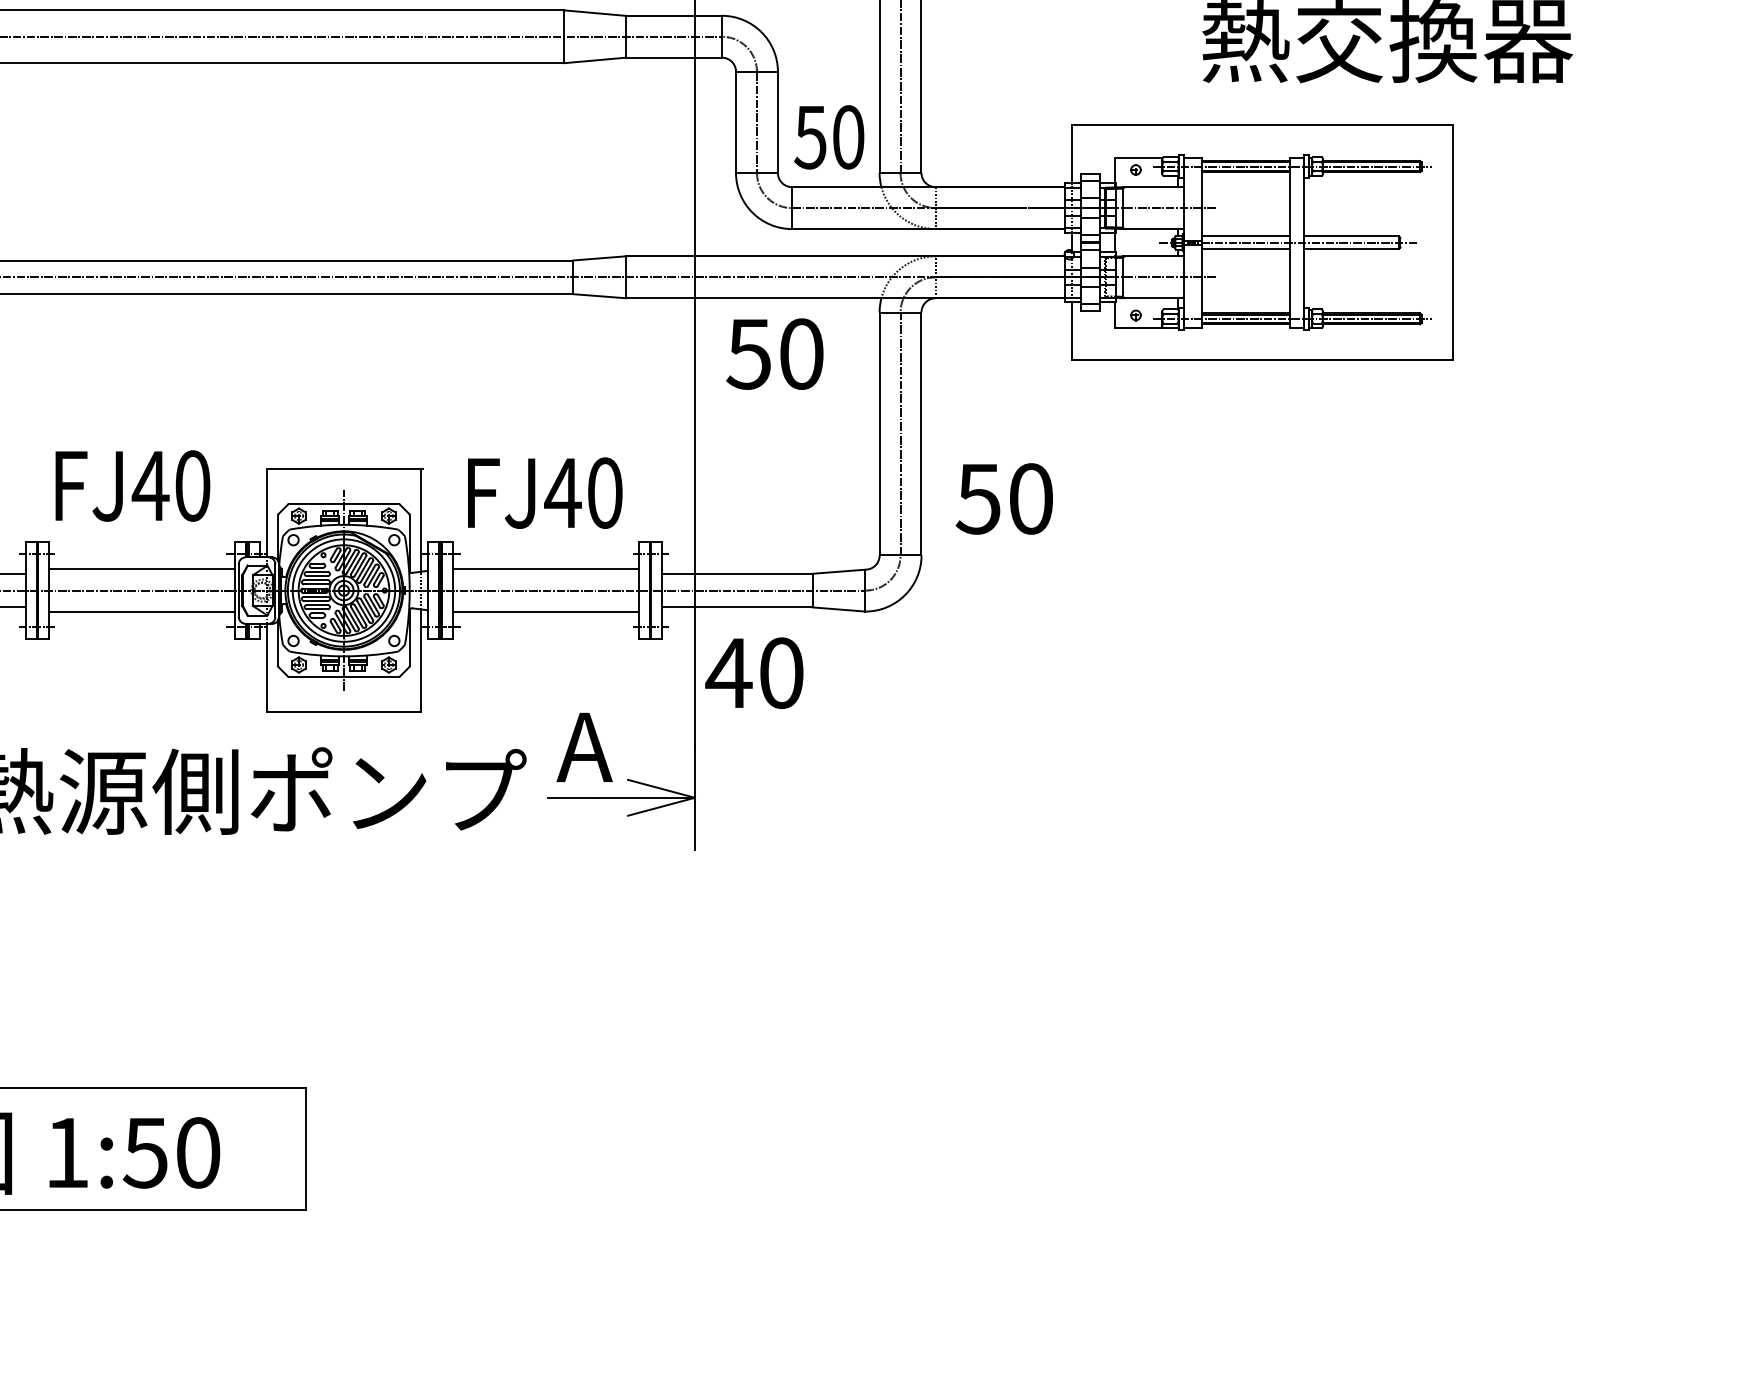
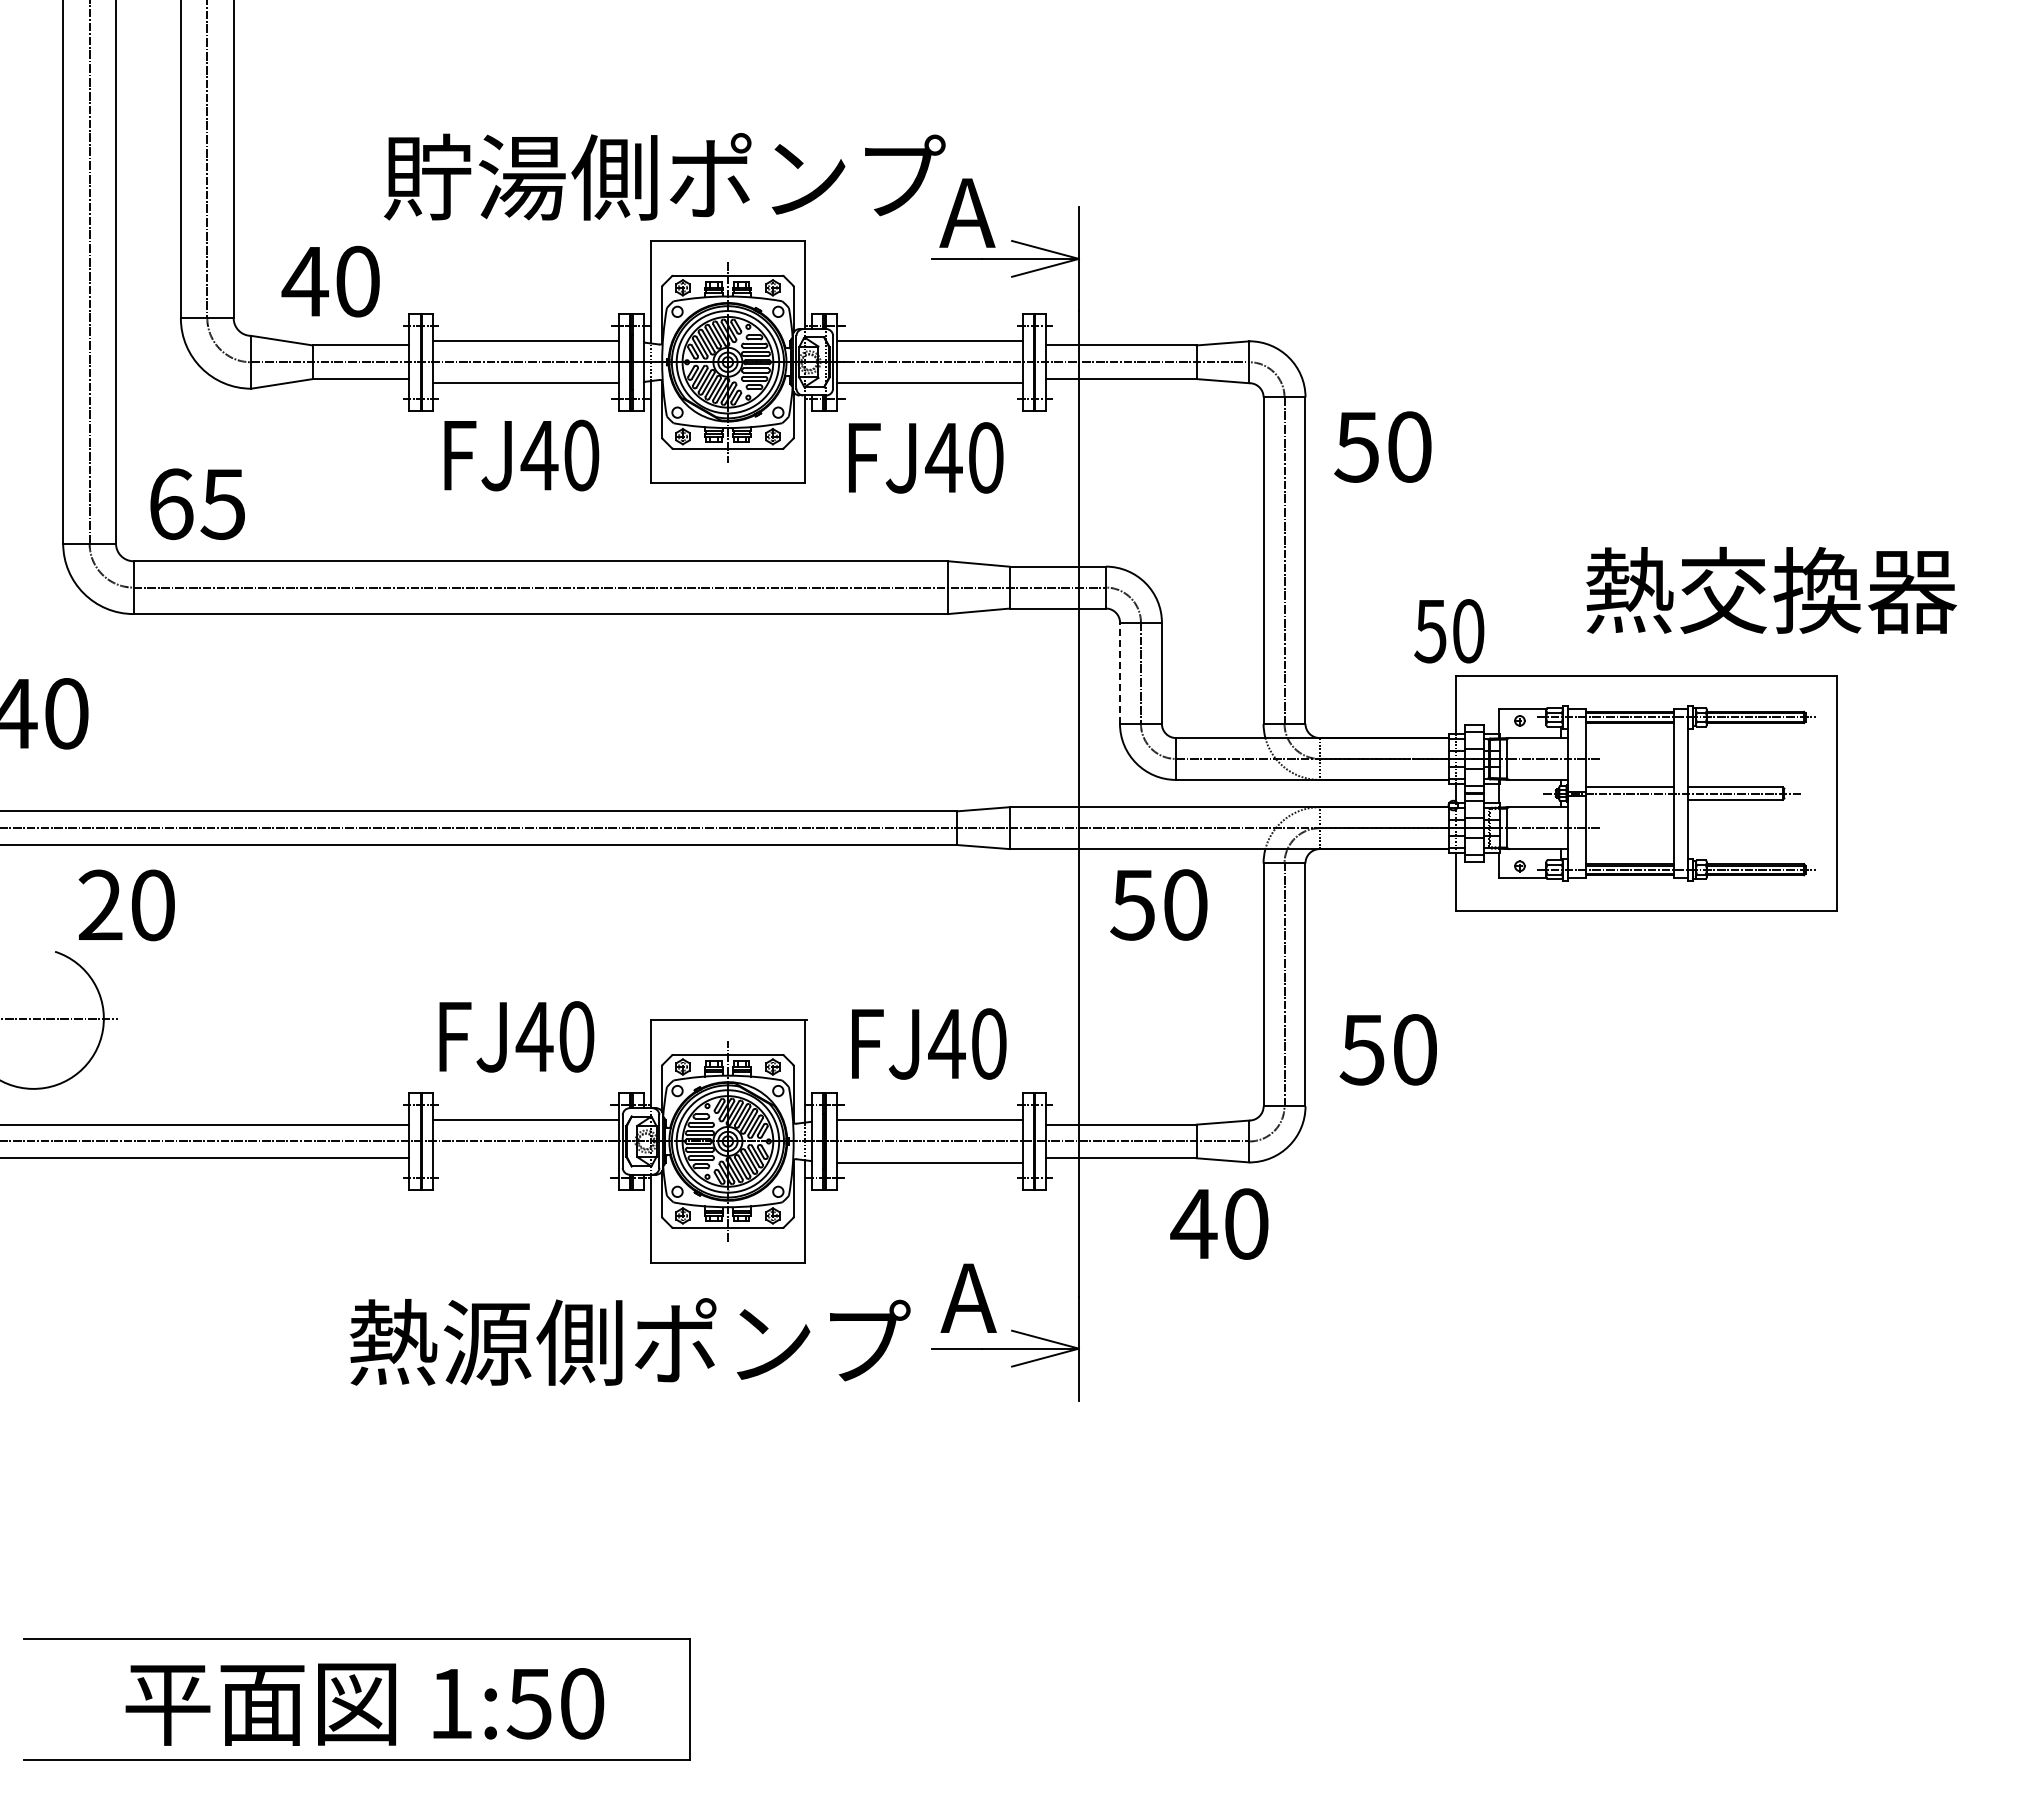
line: (735, 122) -> (1119, 673), solid -> dashed
text: (829, 137) -> (1449, 631), moved
line: (1245, 248) -> (1629, 799), removed
line: (141, 611) -> (525, 1162), removed
text: (754, 672) -> (1219, 1223), moved

